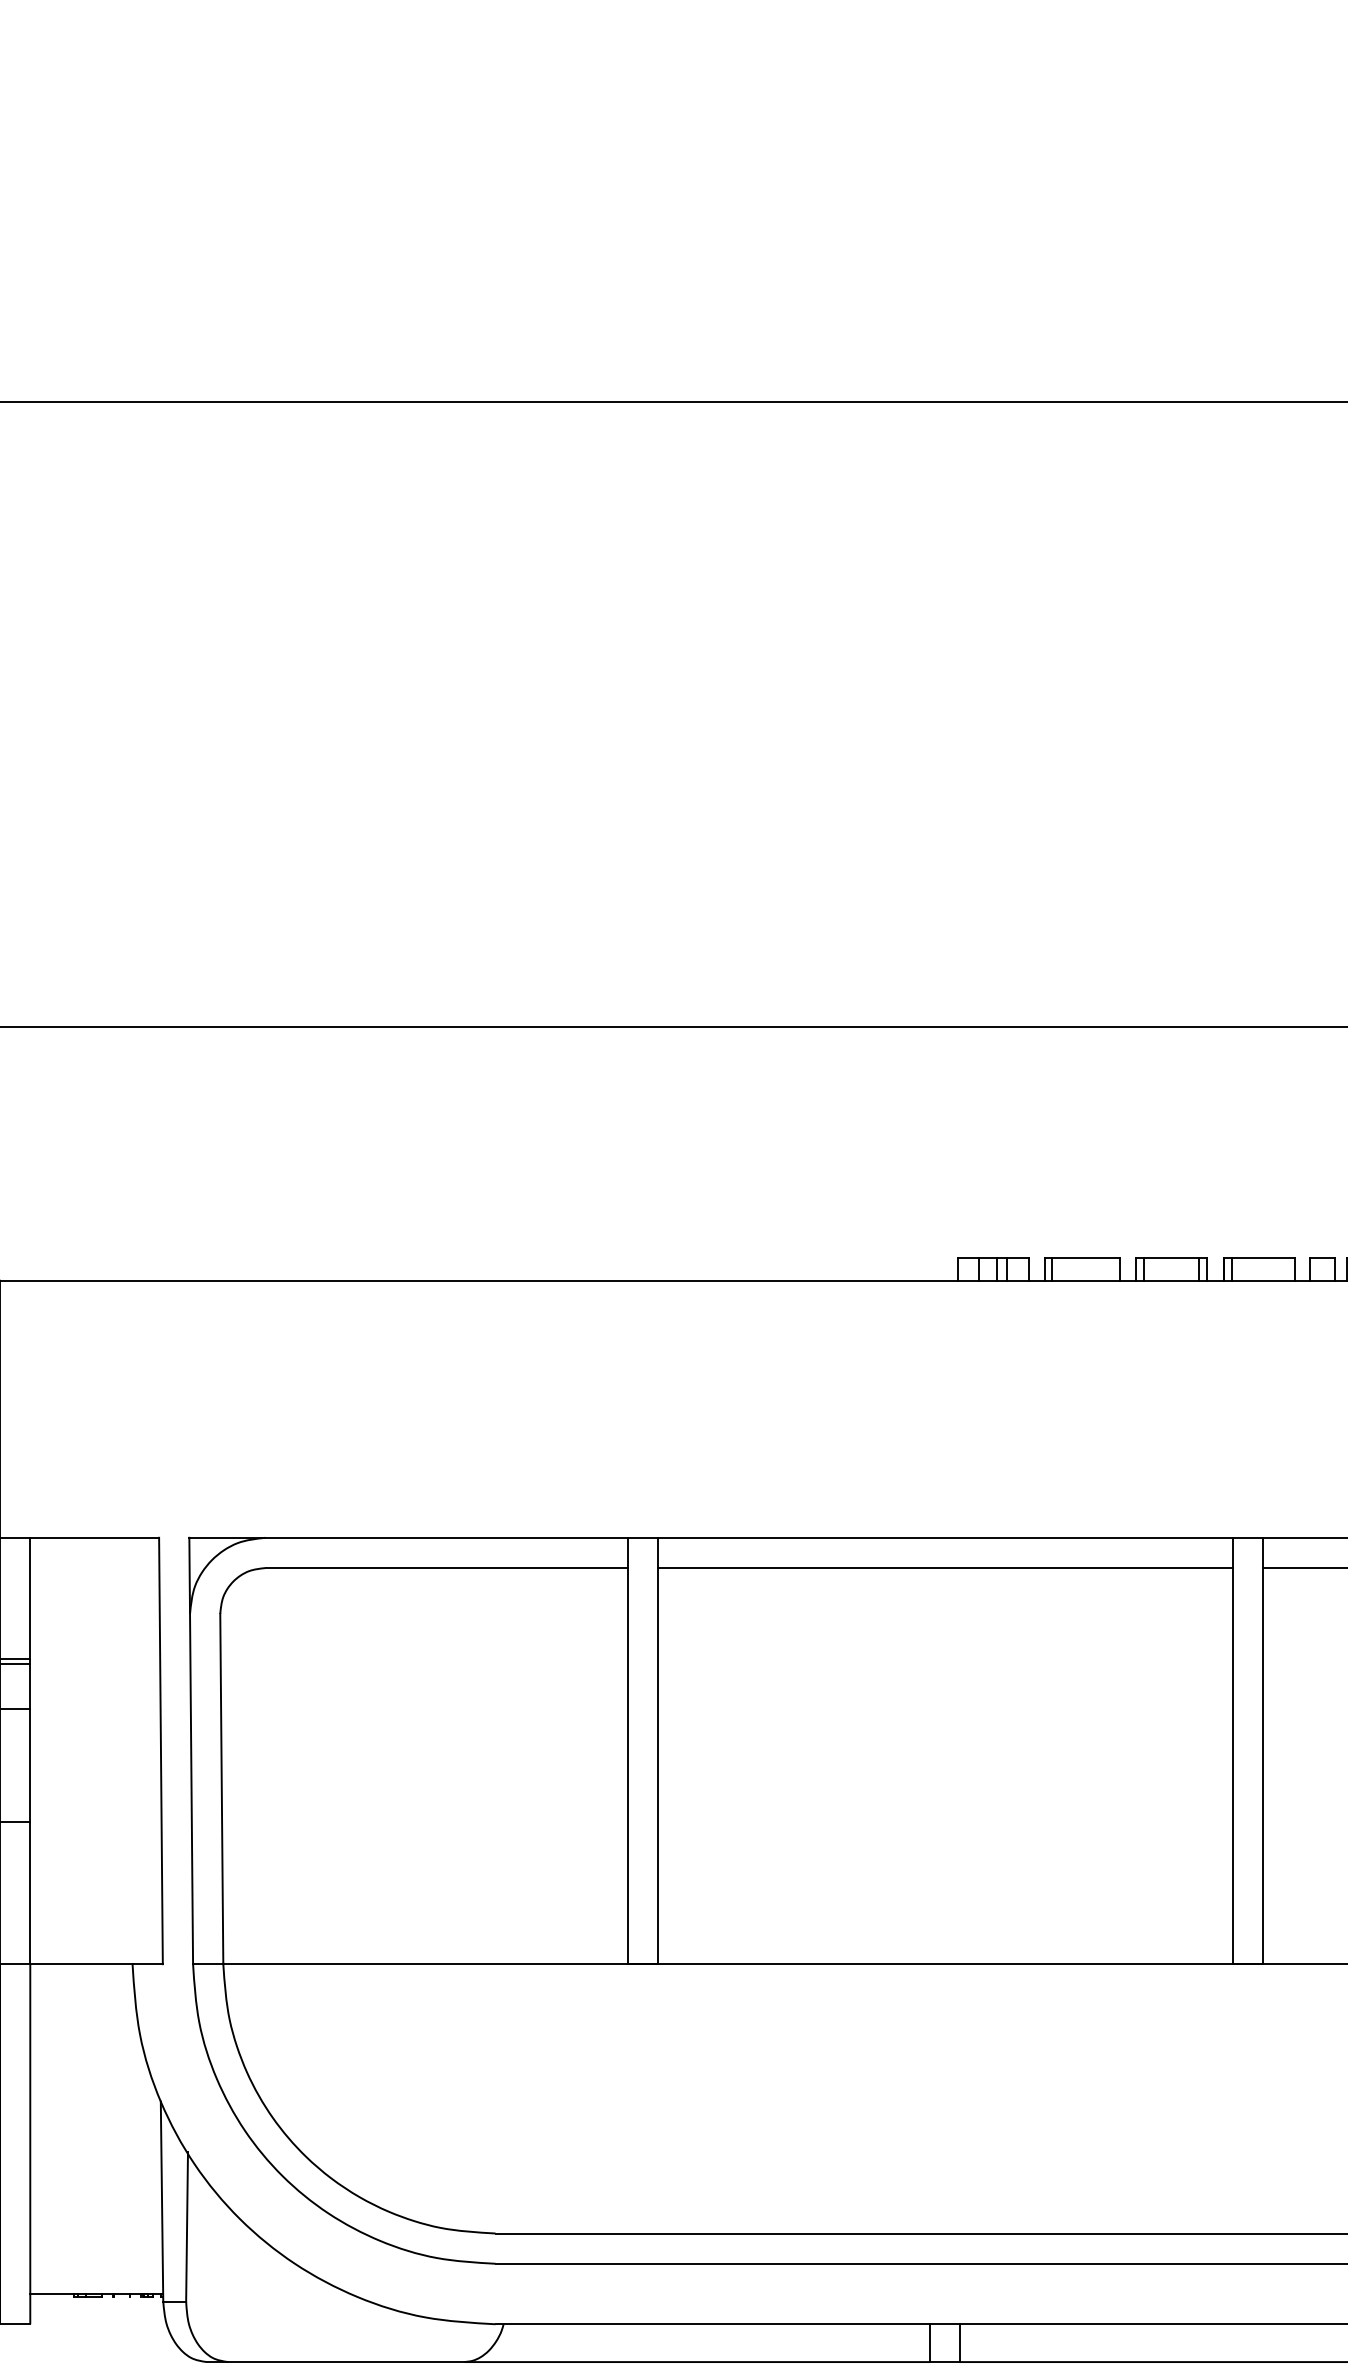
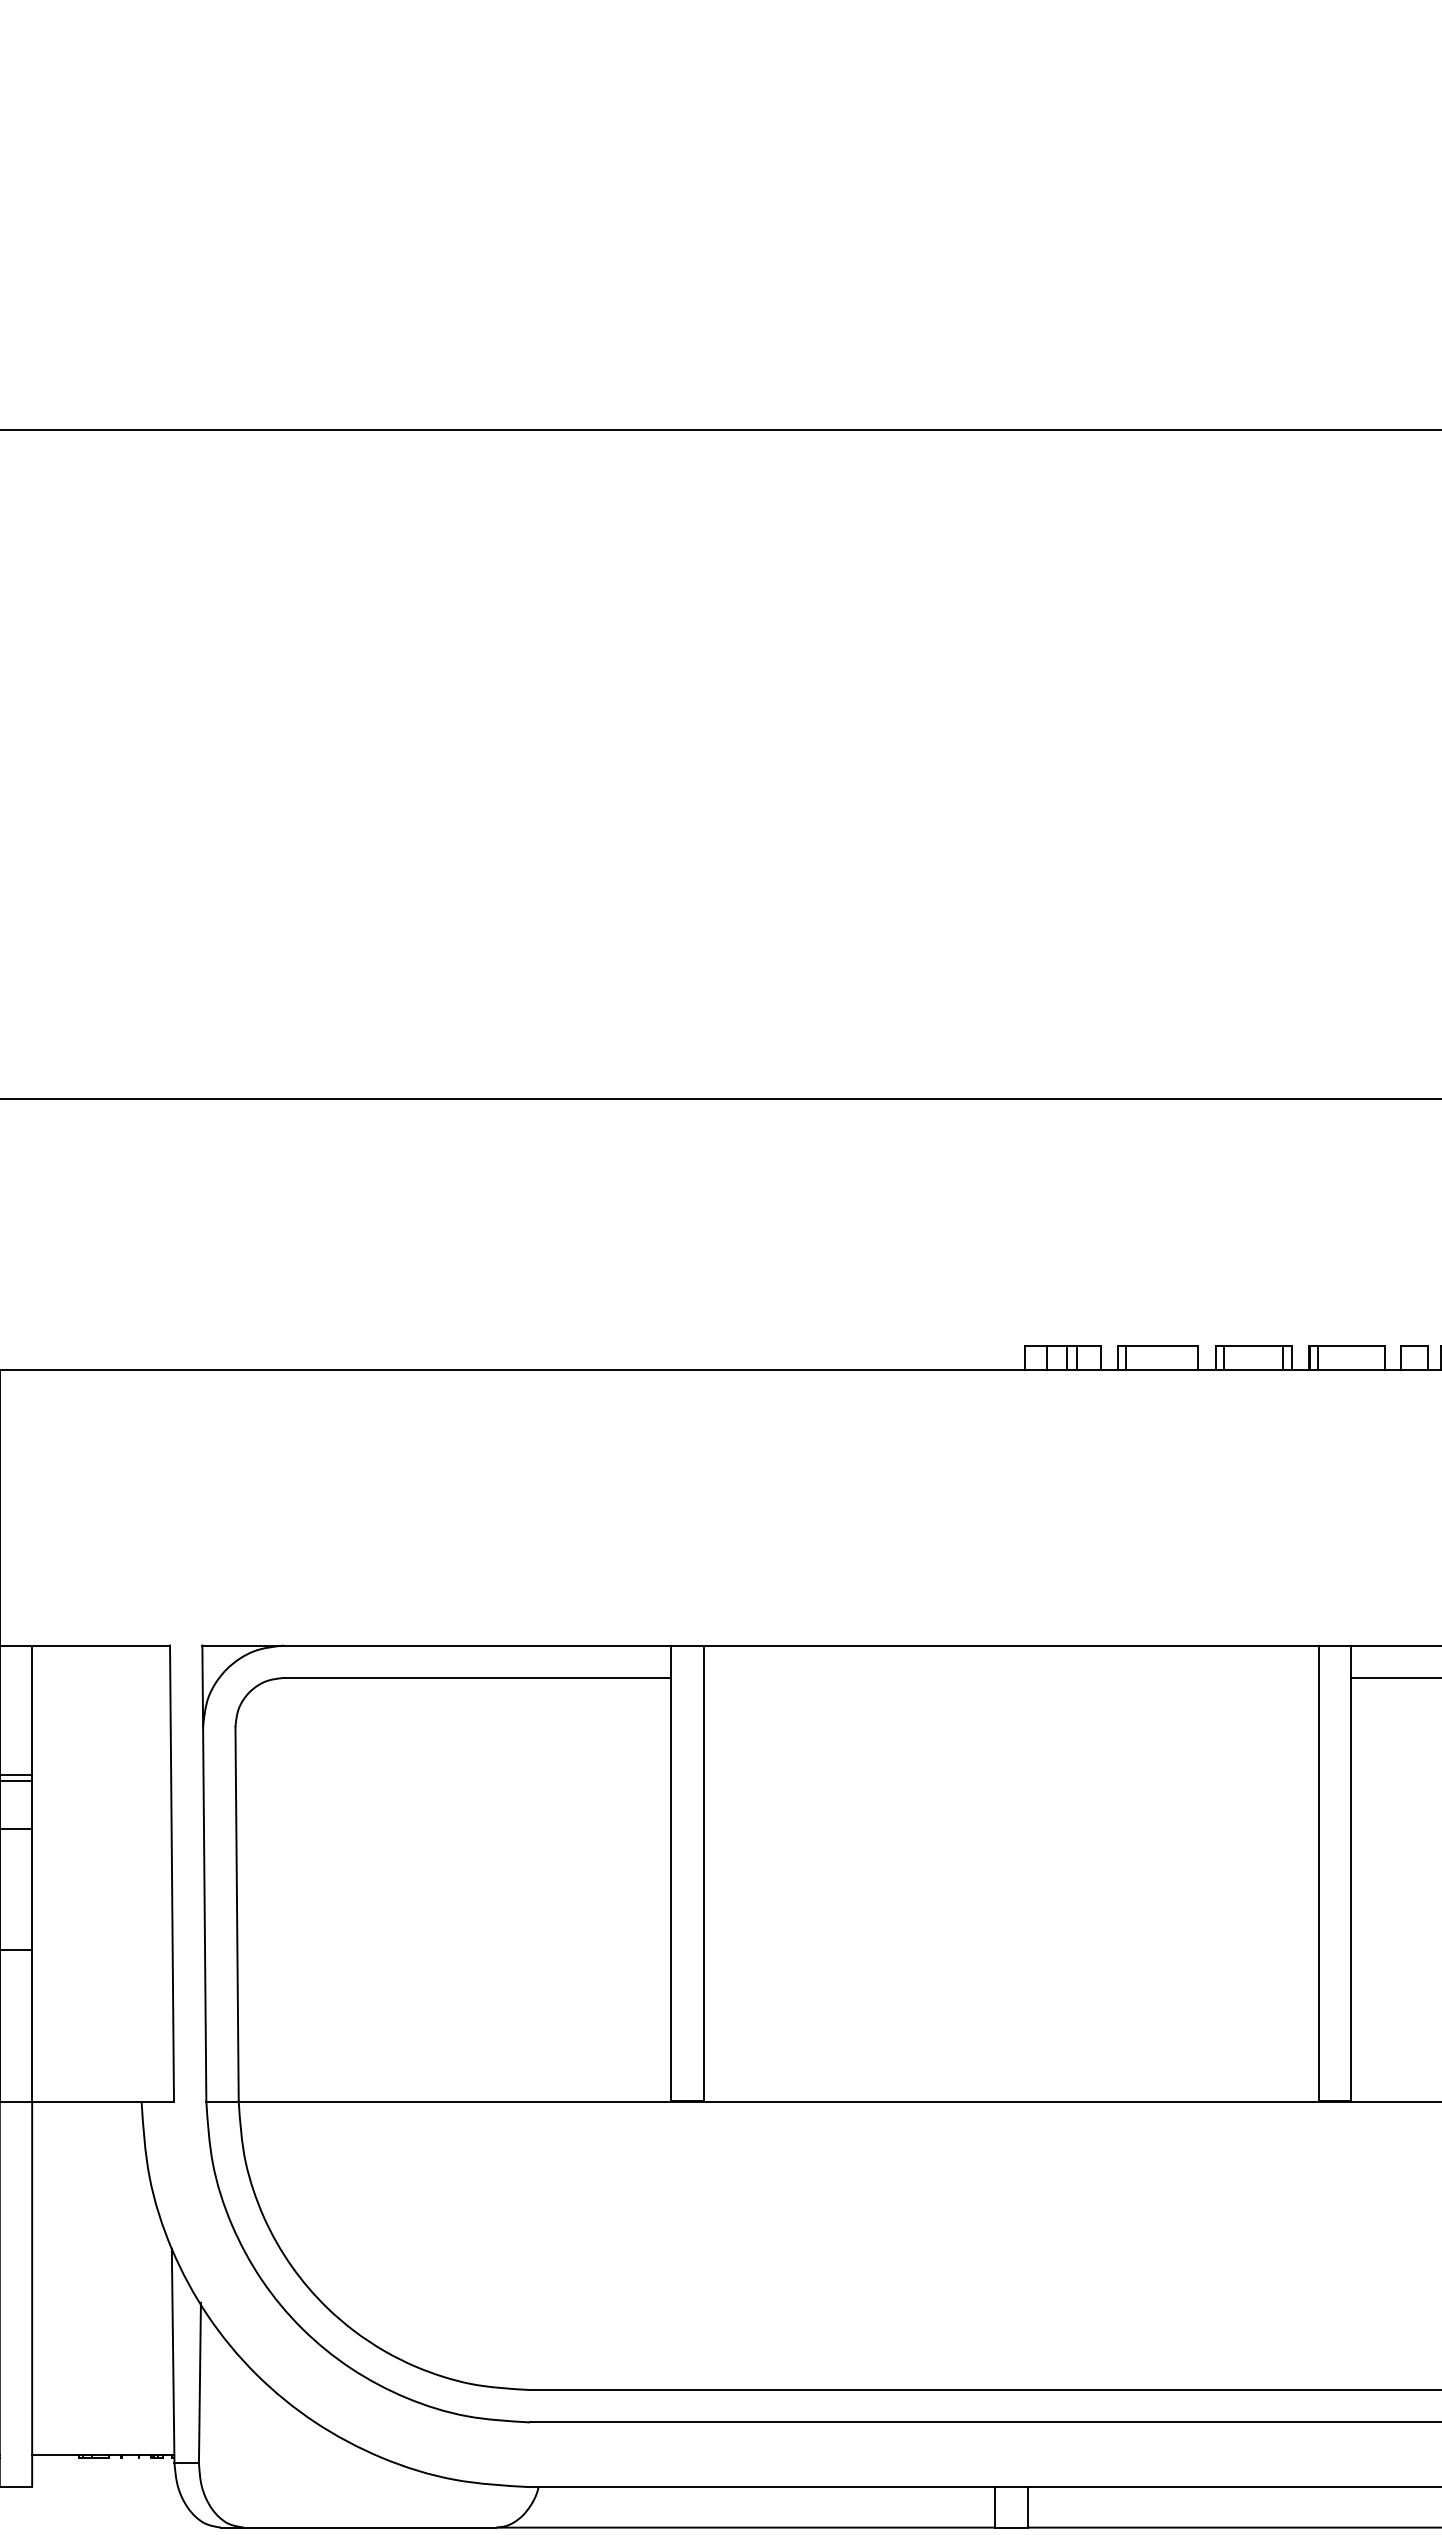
line: (944, 1567) -> (1010, 1677), removed

